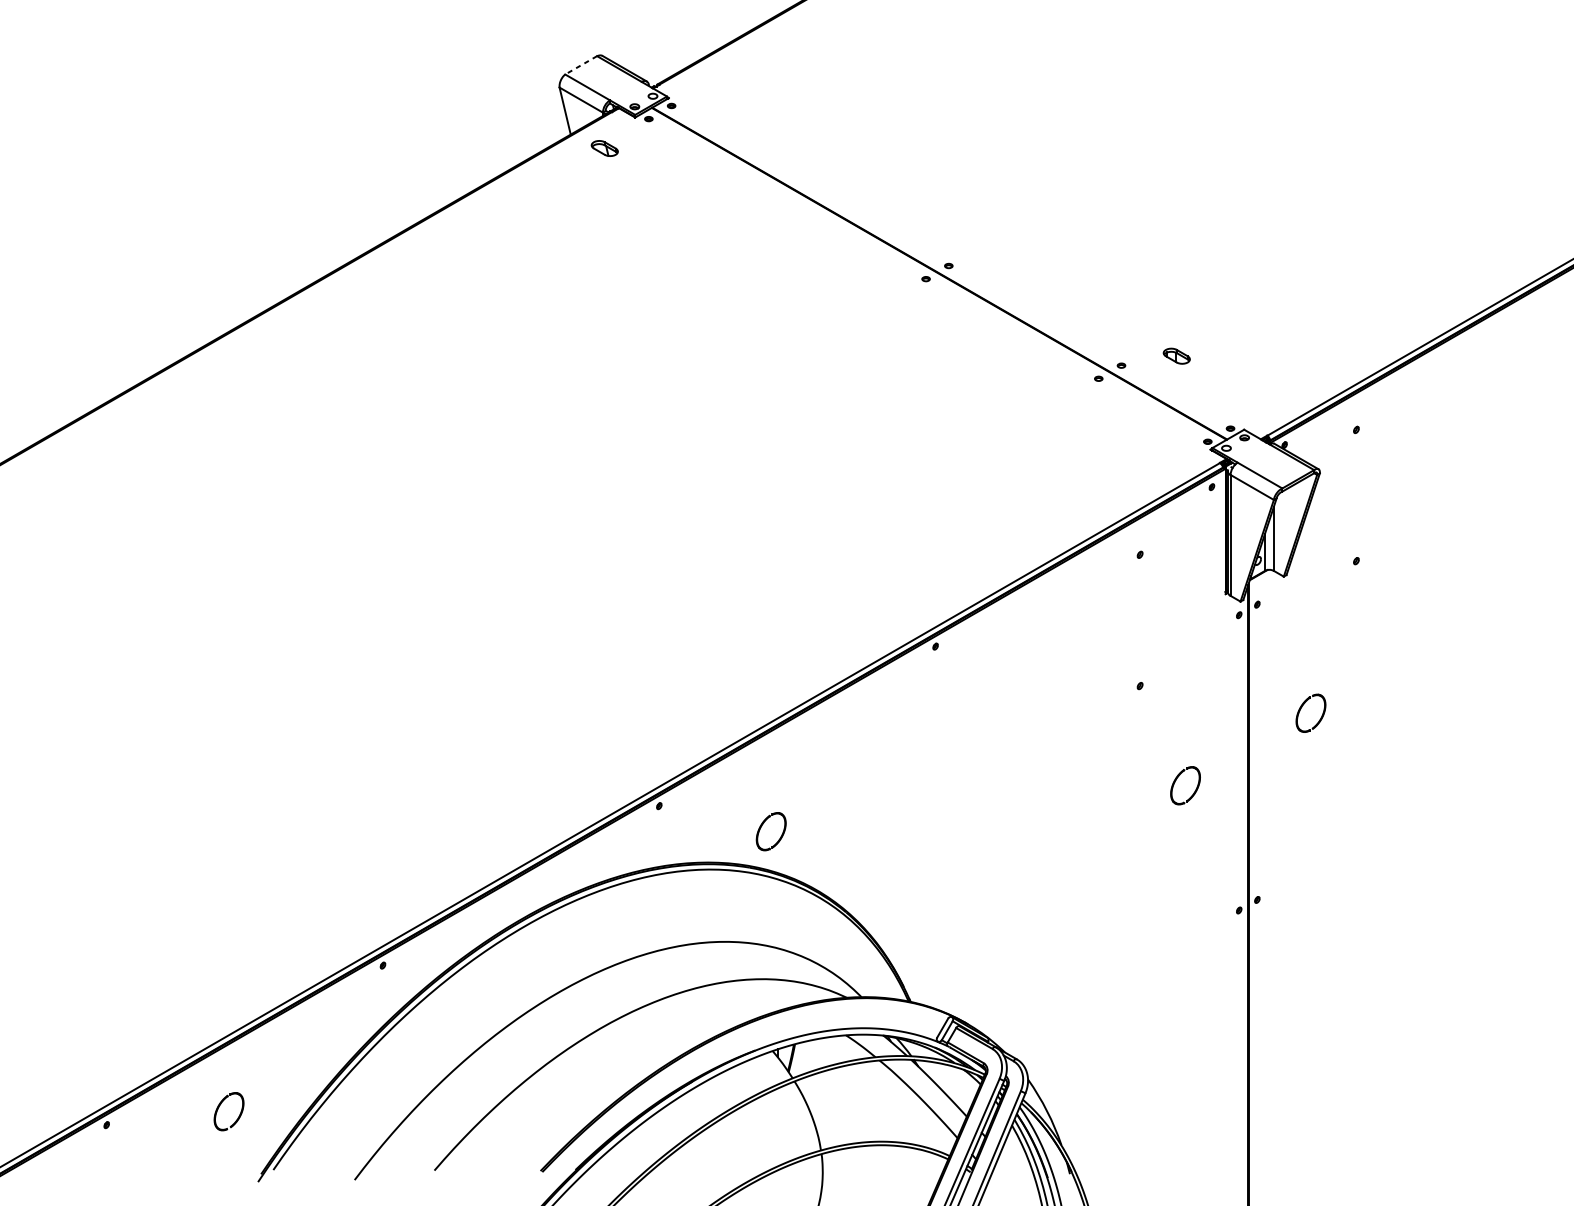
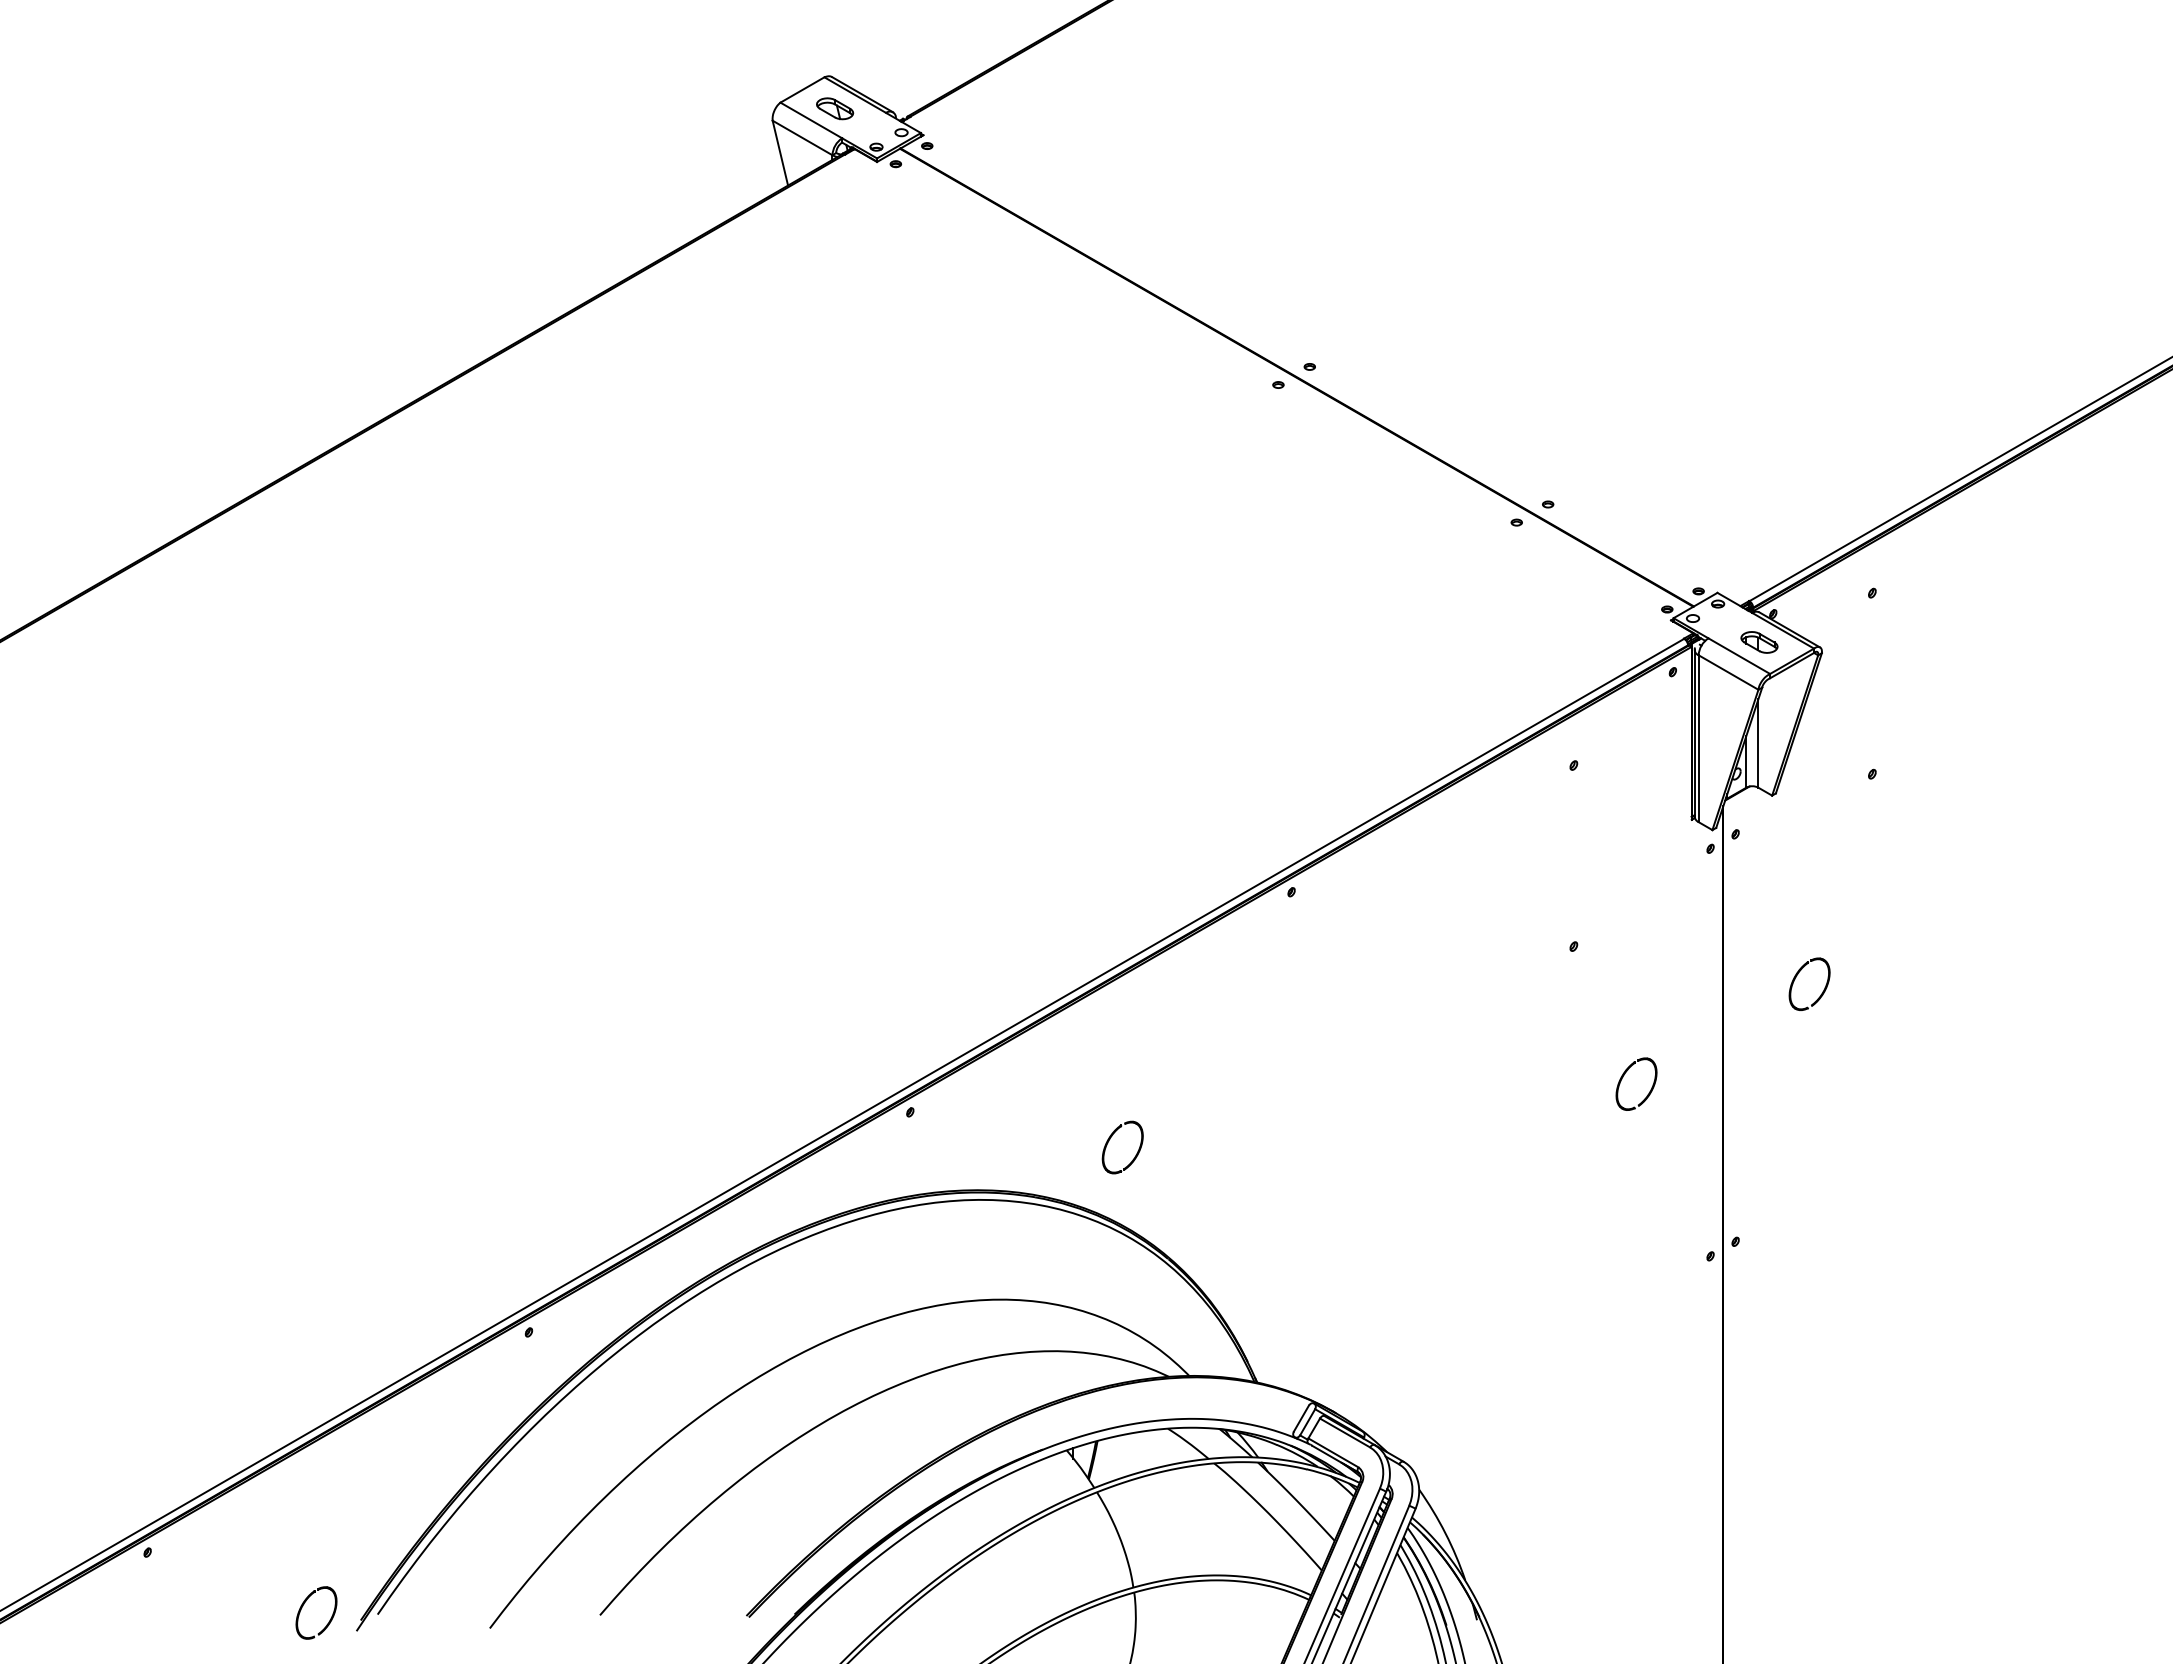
line: (581, 65) -> (802, 90), dashed -> solid
part: (605, 148) -> (835, 108), moved
part: (1176, 356) -> (1759, 642), moved
part: (761, 827) -> (1109, 1141), moved
part: (219, 1106) -> (303, 1606), moved

